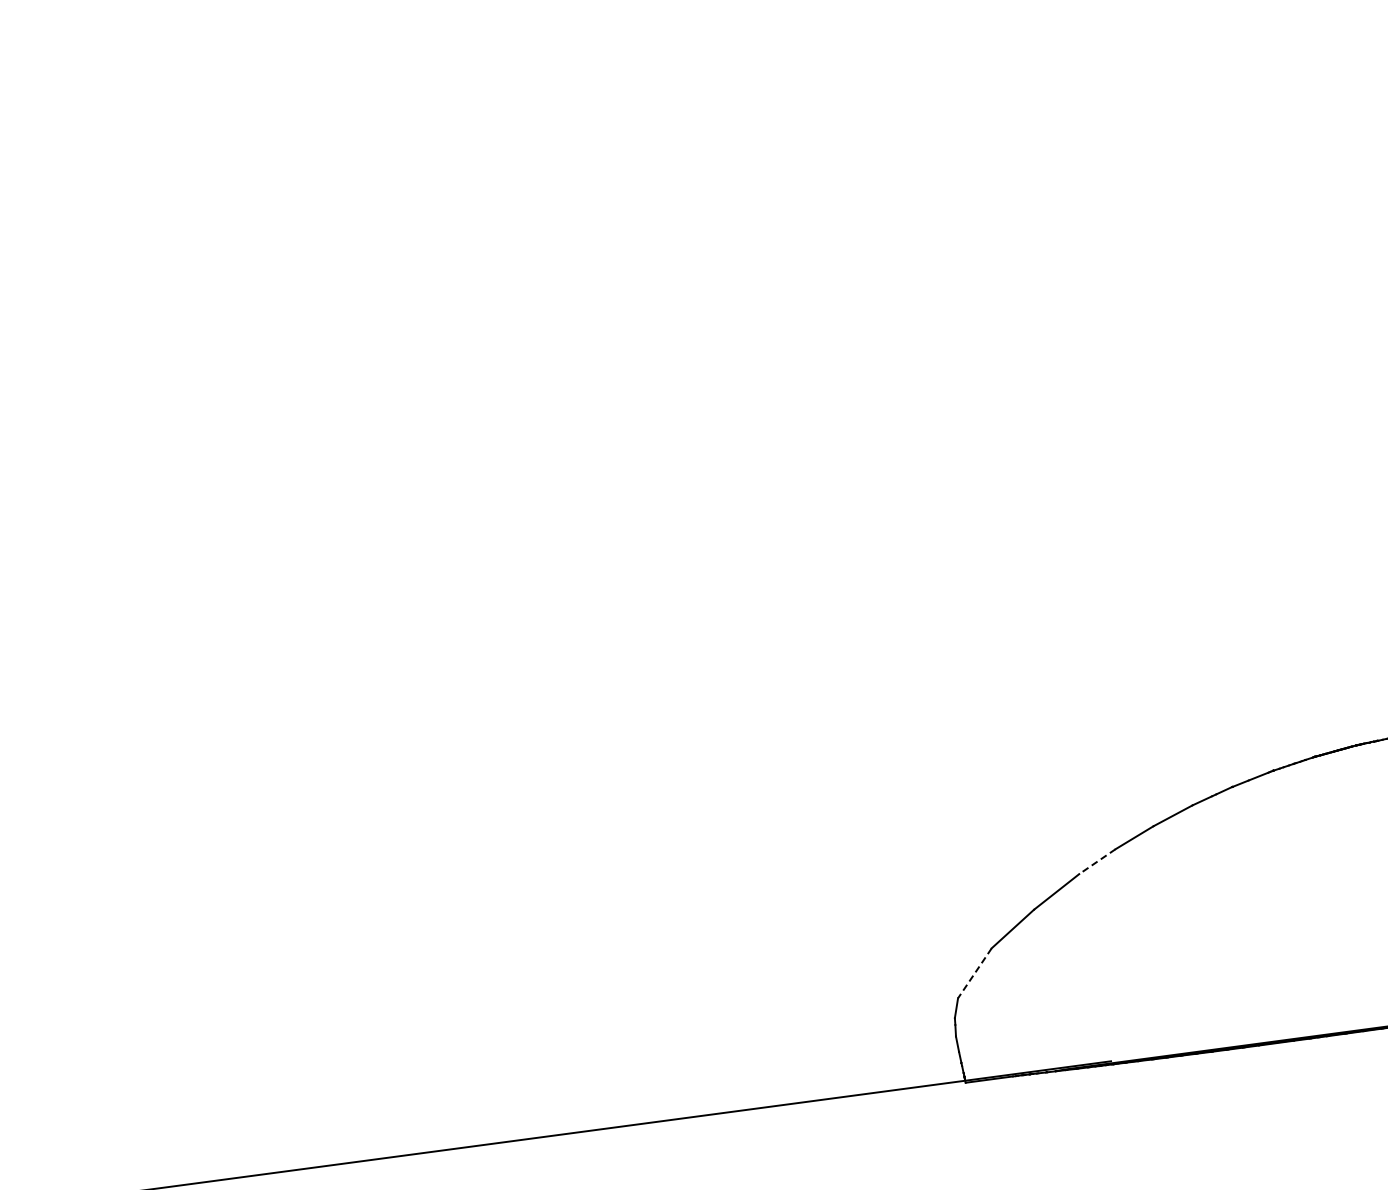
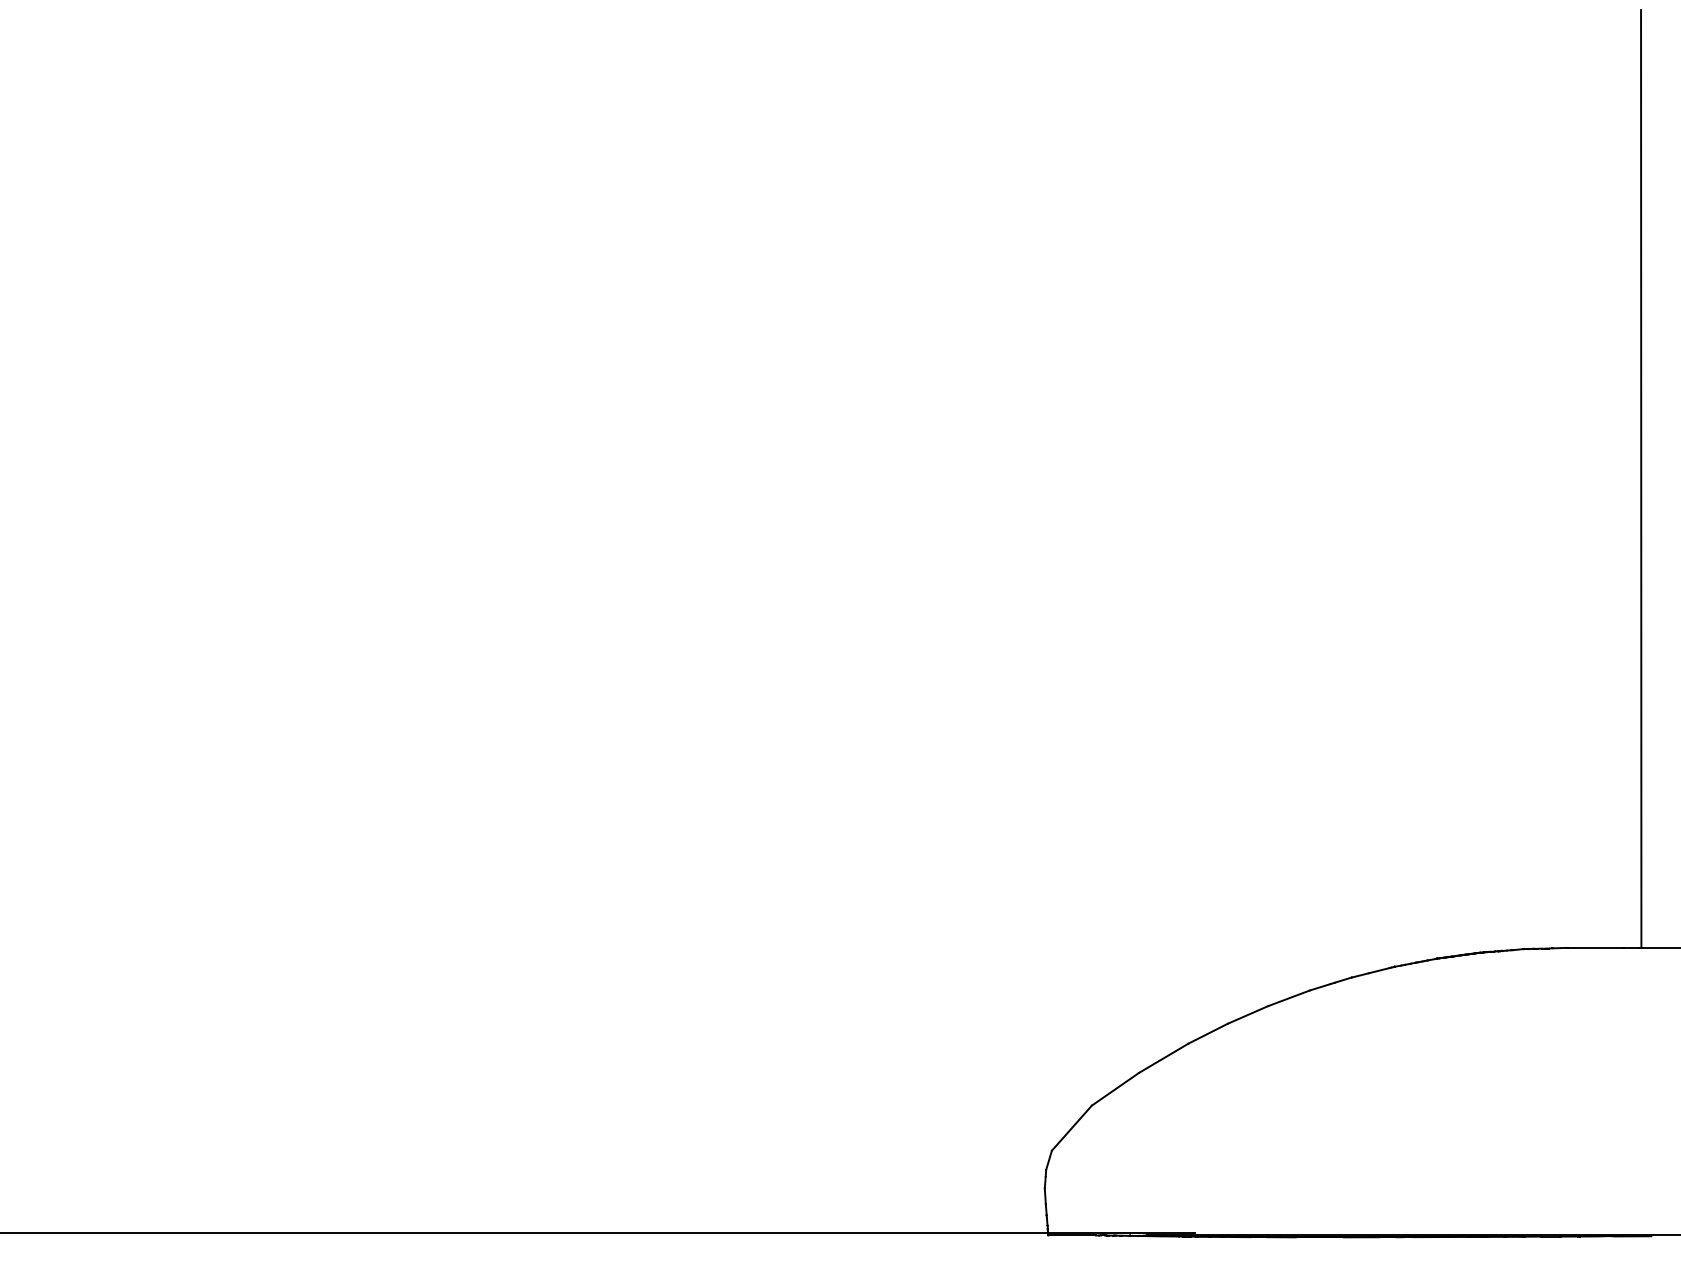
line: (1096, 861) -> (1207, 1033), dashed -> solid
line: (974, 973) -> (1071, 1128), dashed -> solid

